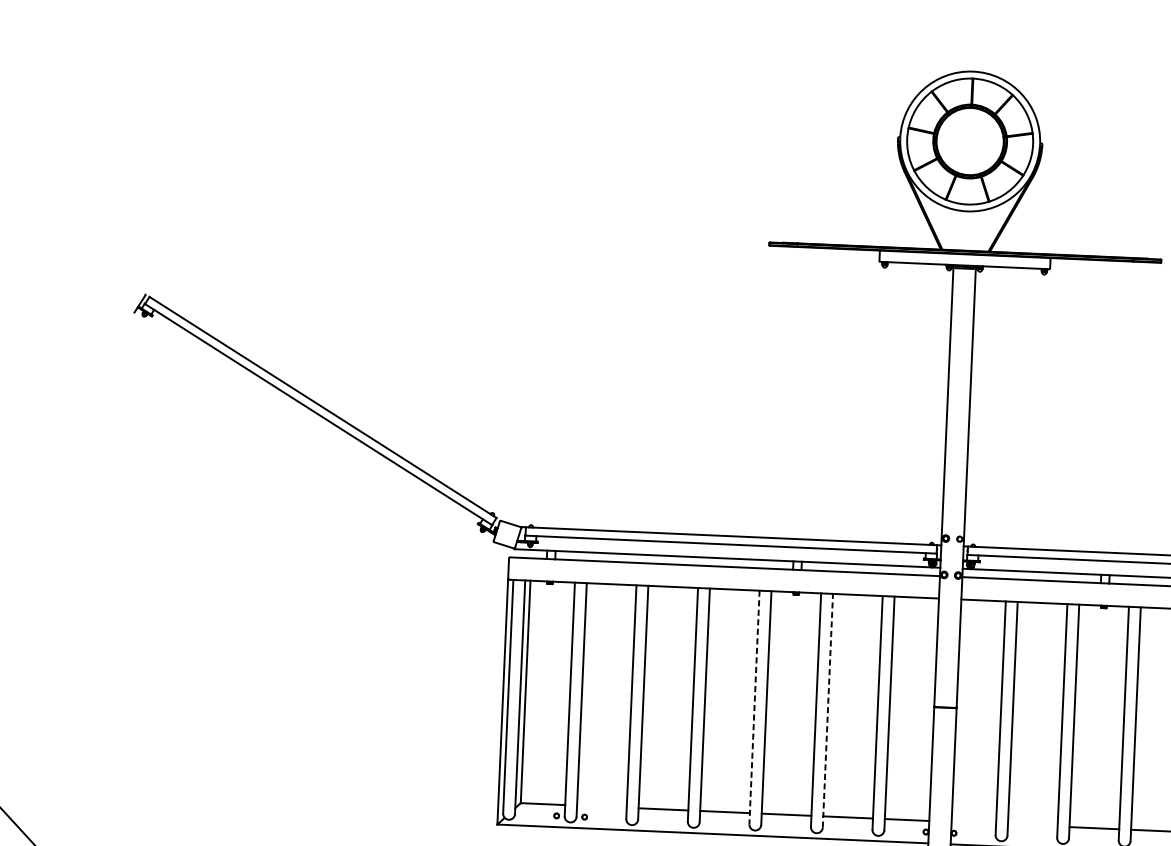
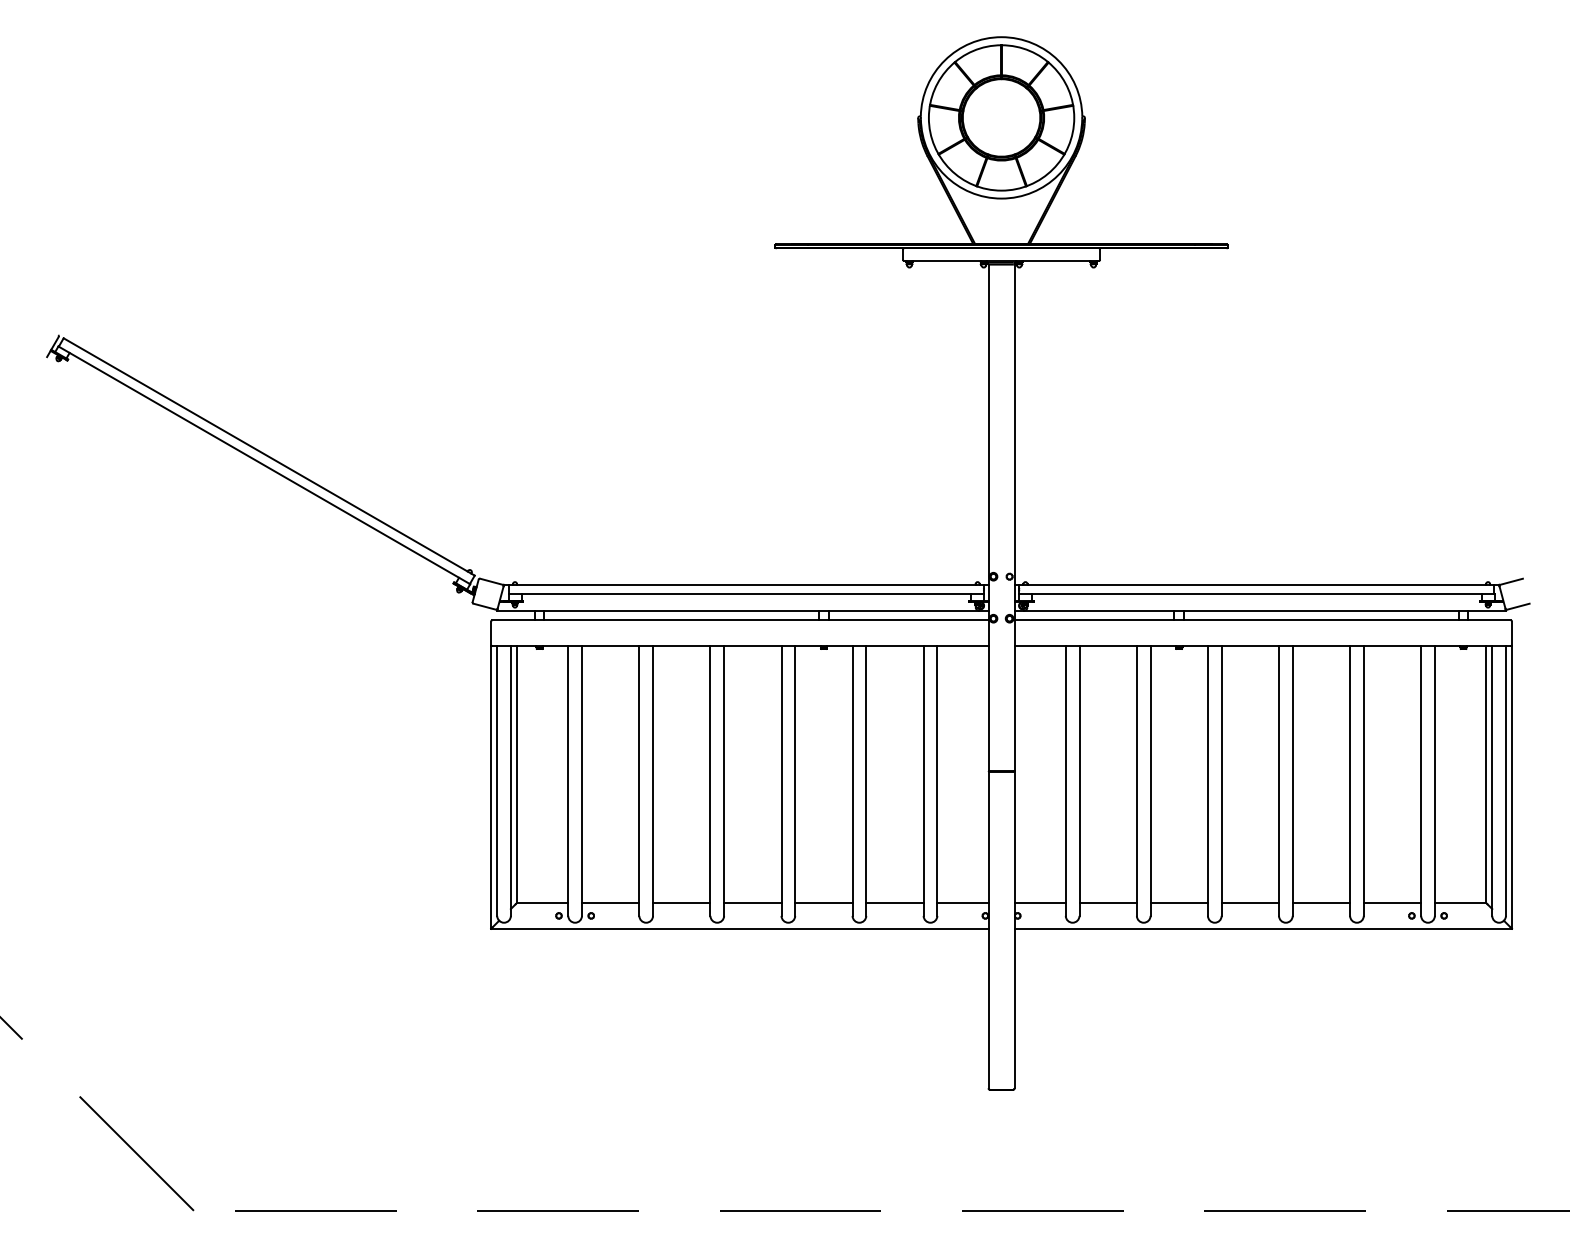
line: (754, 707) -> (781, 781), dashed -> solid
line: (828, 711) -> (866, 781), dashed -> solid
line: (601, 806) -> (610, 902), added
line: (973, 822) -> (1039, 902), added
line: (1032, 825) -> (1107, 902), added

